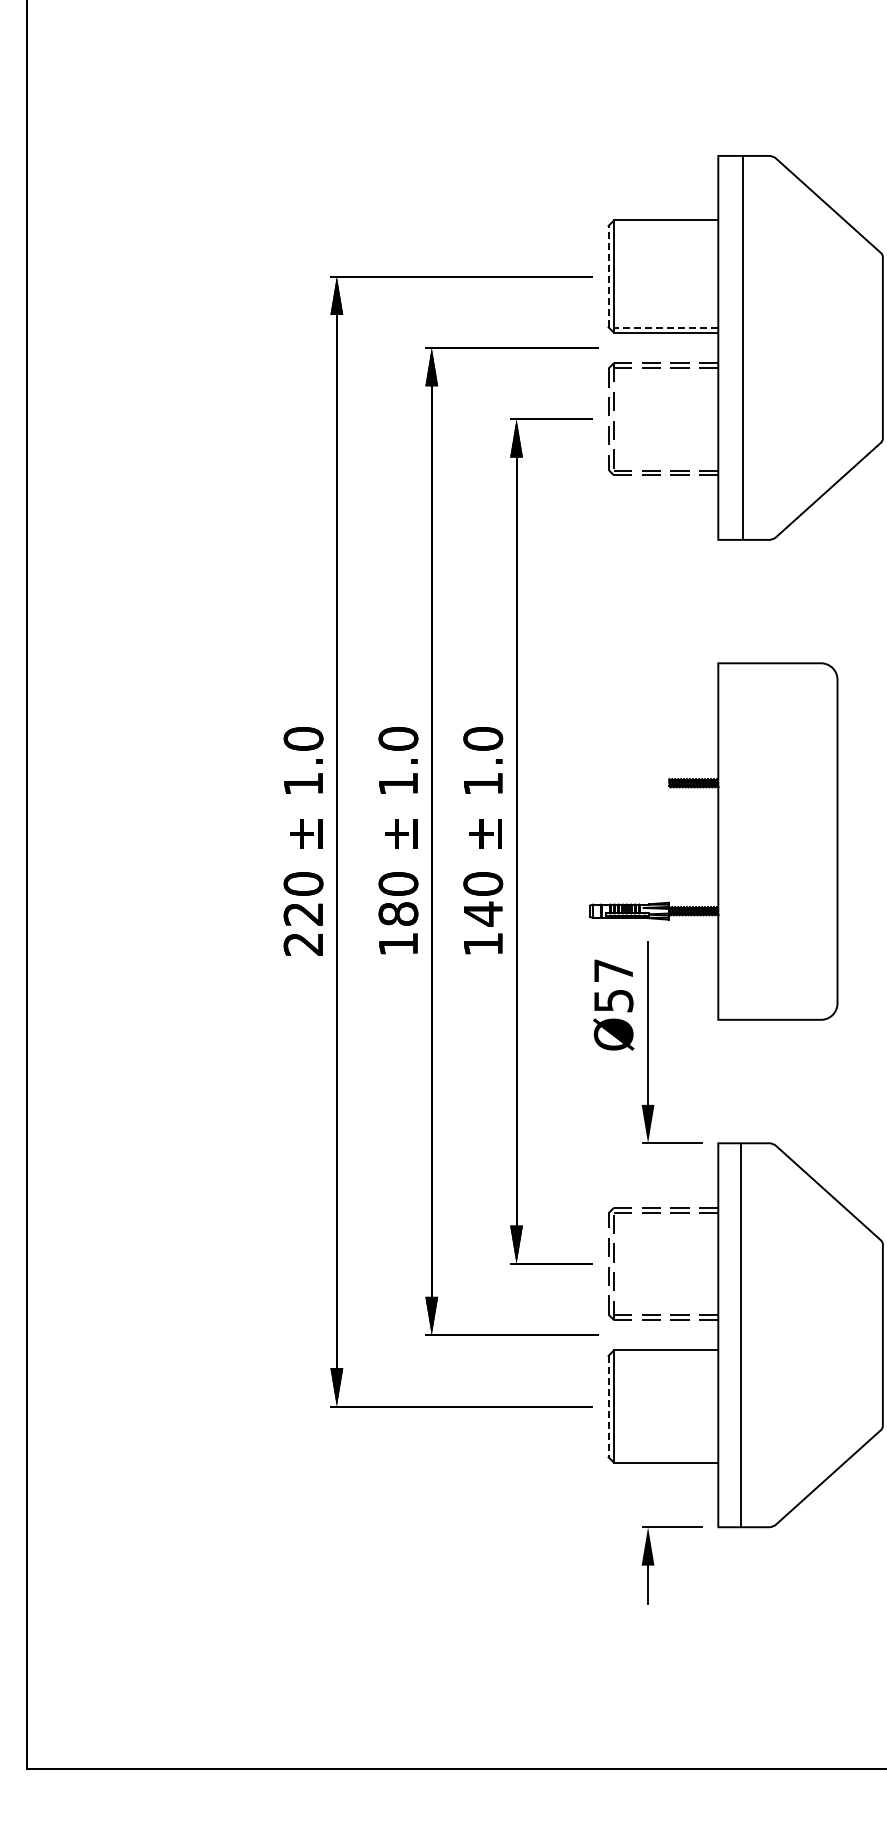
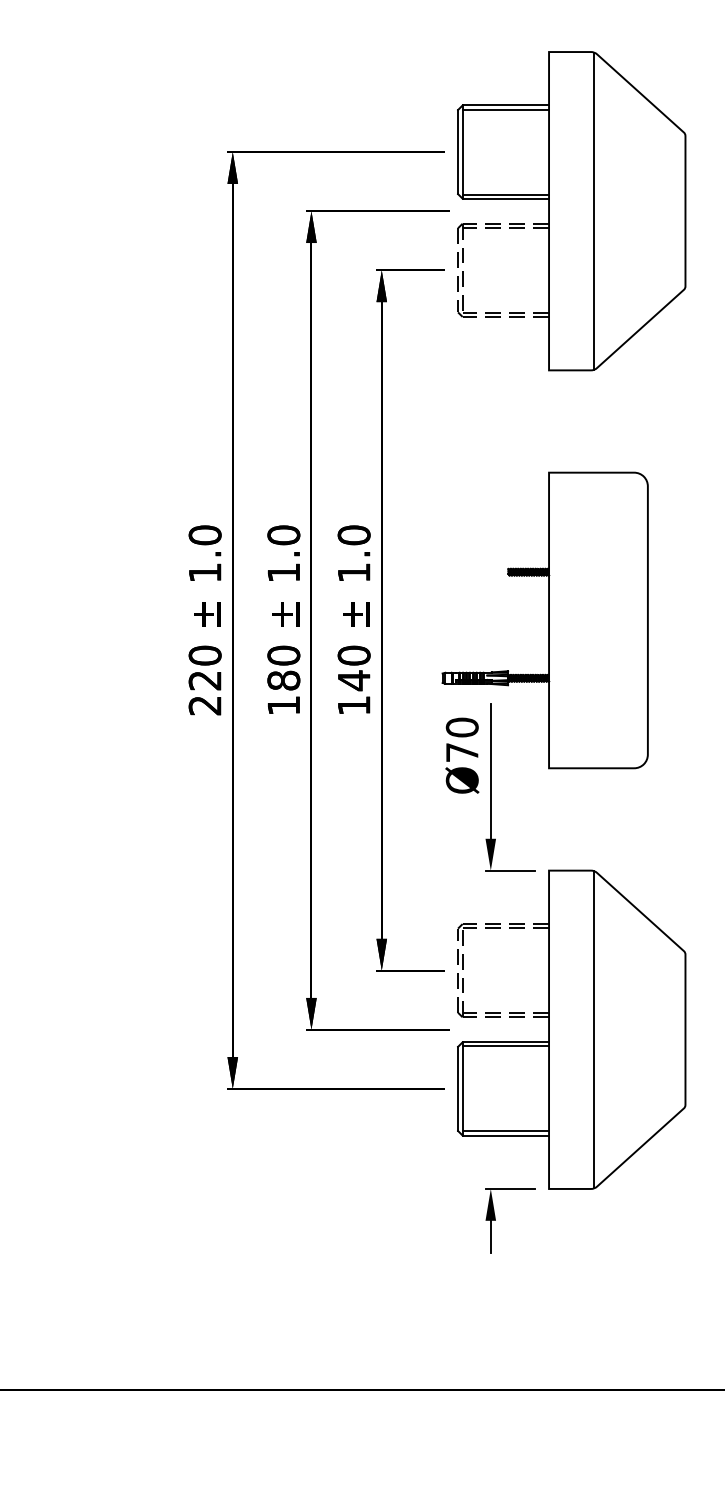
line: (666, 225) -> (506, 109), added
line: (608, 276) -> (458, 151), dashed -> solid
line: (665, 327) -> (505, 194), dashed -> solid
line: (742, 347) -> (593, 210), moved
text: (613, 985) -> (462, 739), Ø57 -> Ø70
line: (740, 1334) -> (593, 1029), moved
line: (666, 1355) -> (506, 1046), added
line: (608, 1406) -> (458, 1088), dashed -> solid
line: (666, 1457) -> (506, 1131), added

